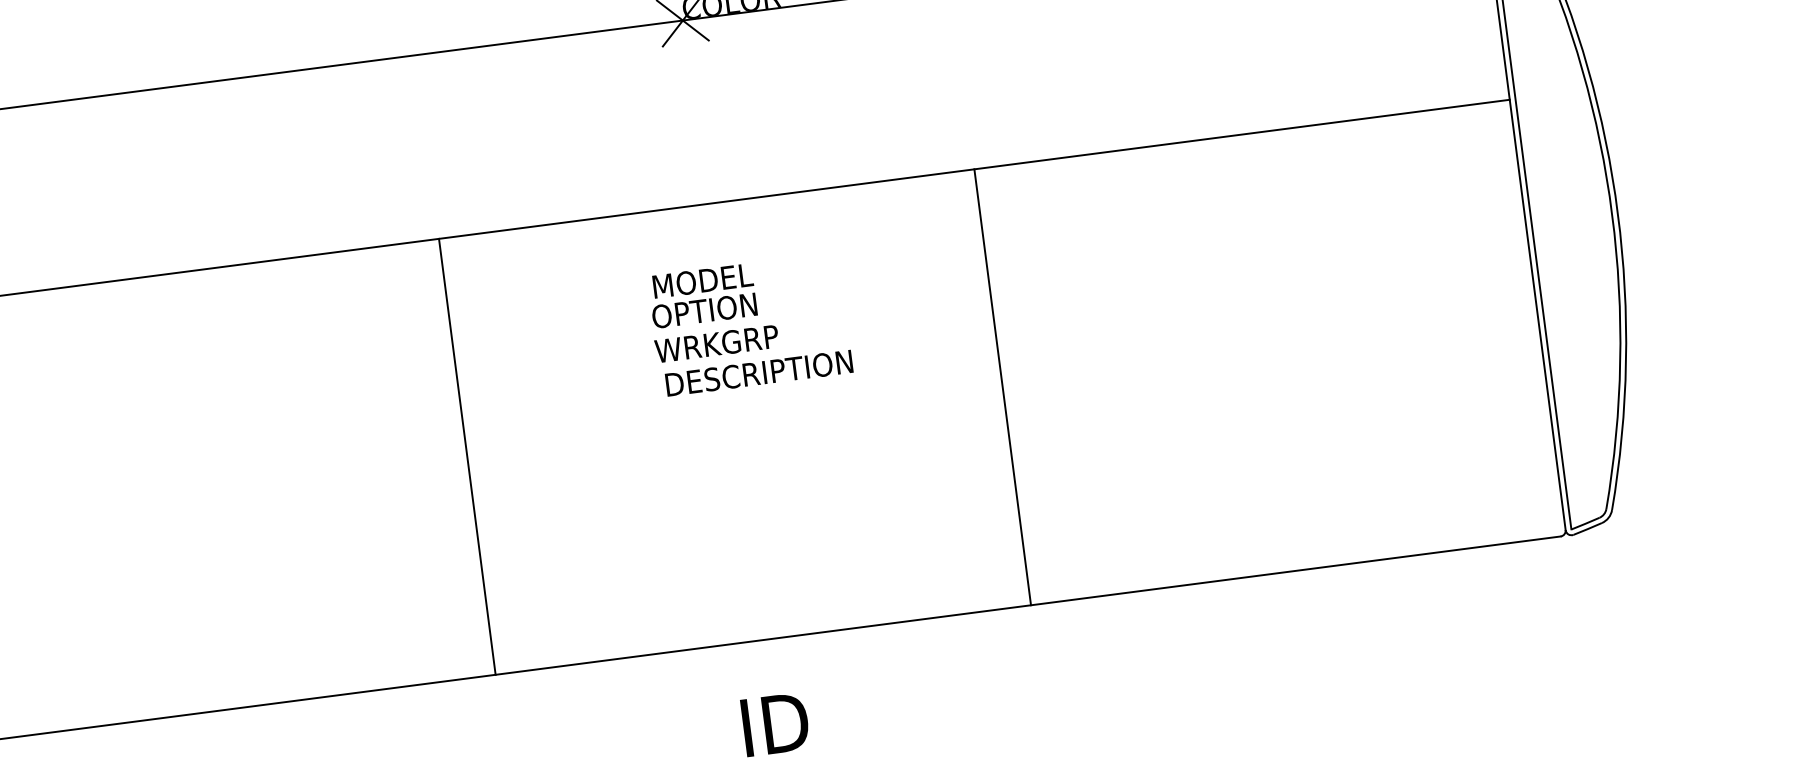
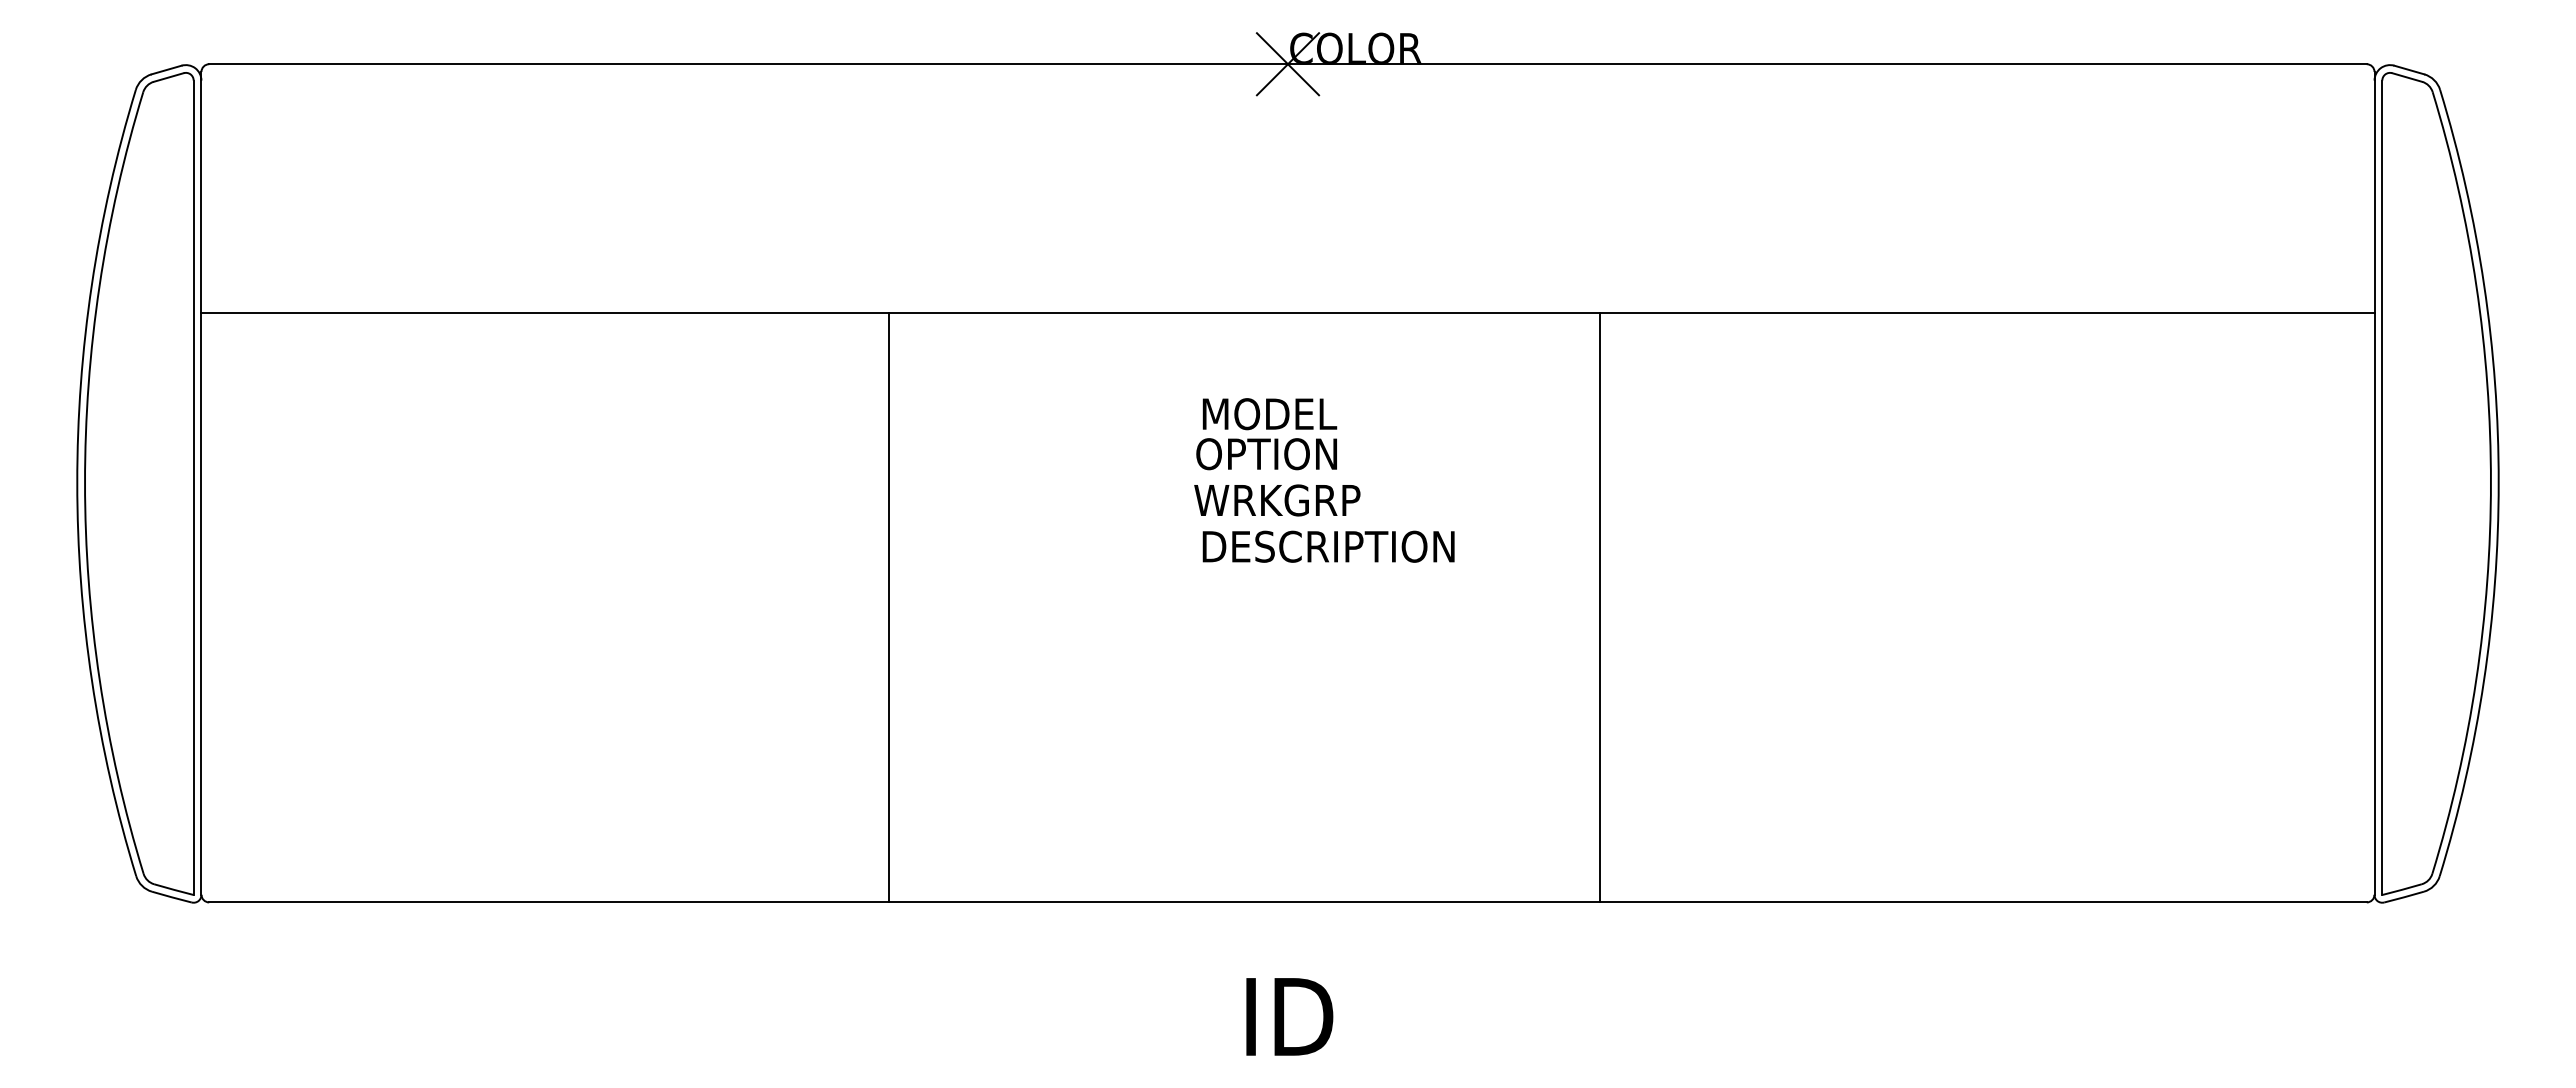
line: (1002, 387) -> (1600, 607), moved
line: (467, 456) -> (888, 607), moved

